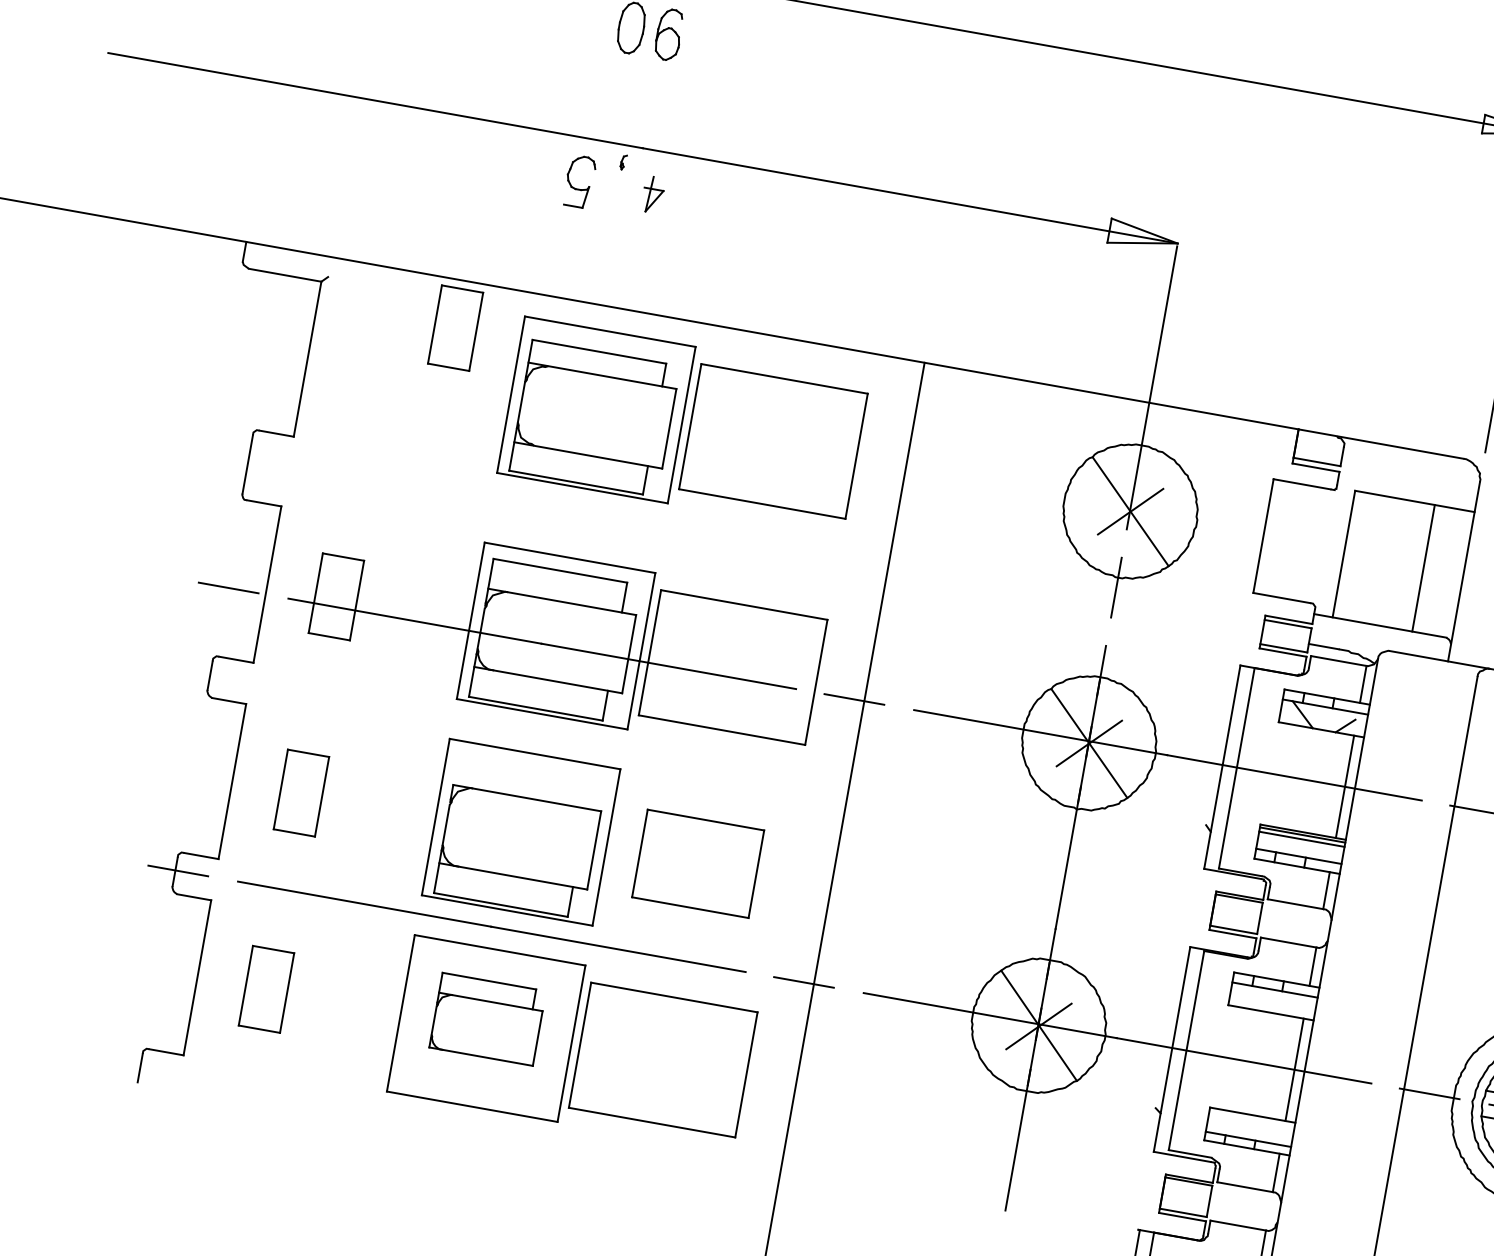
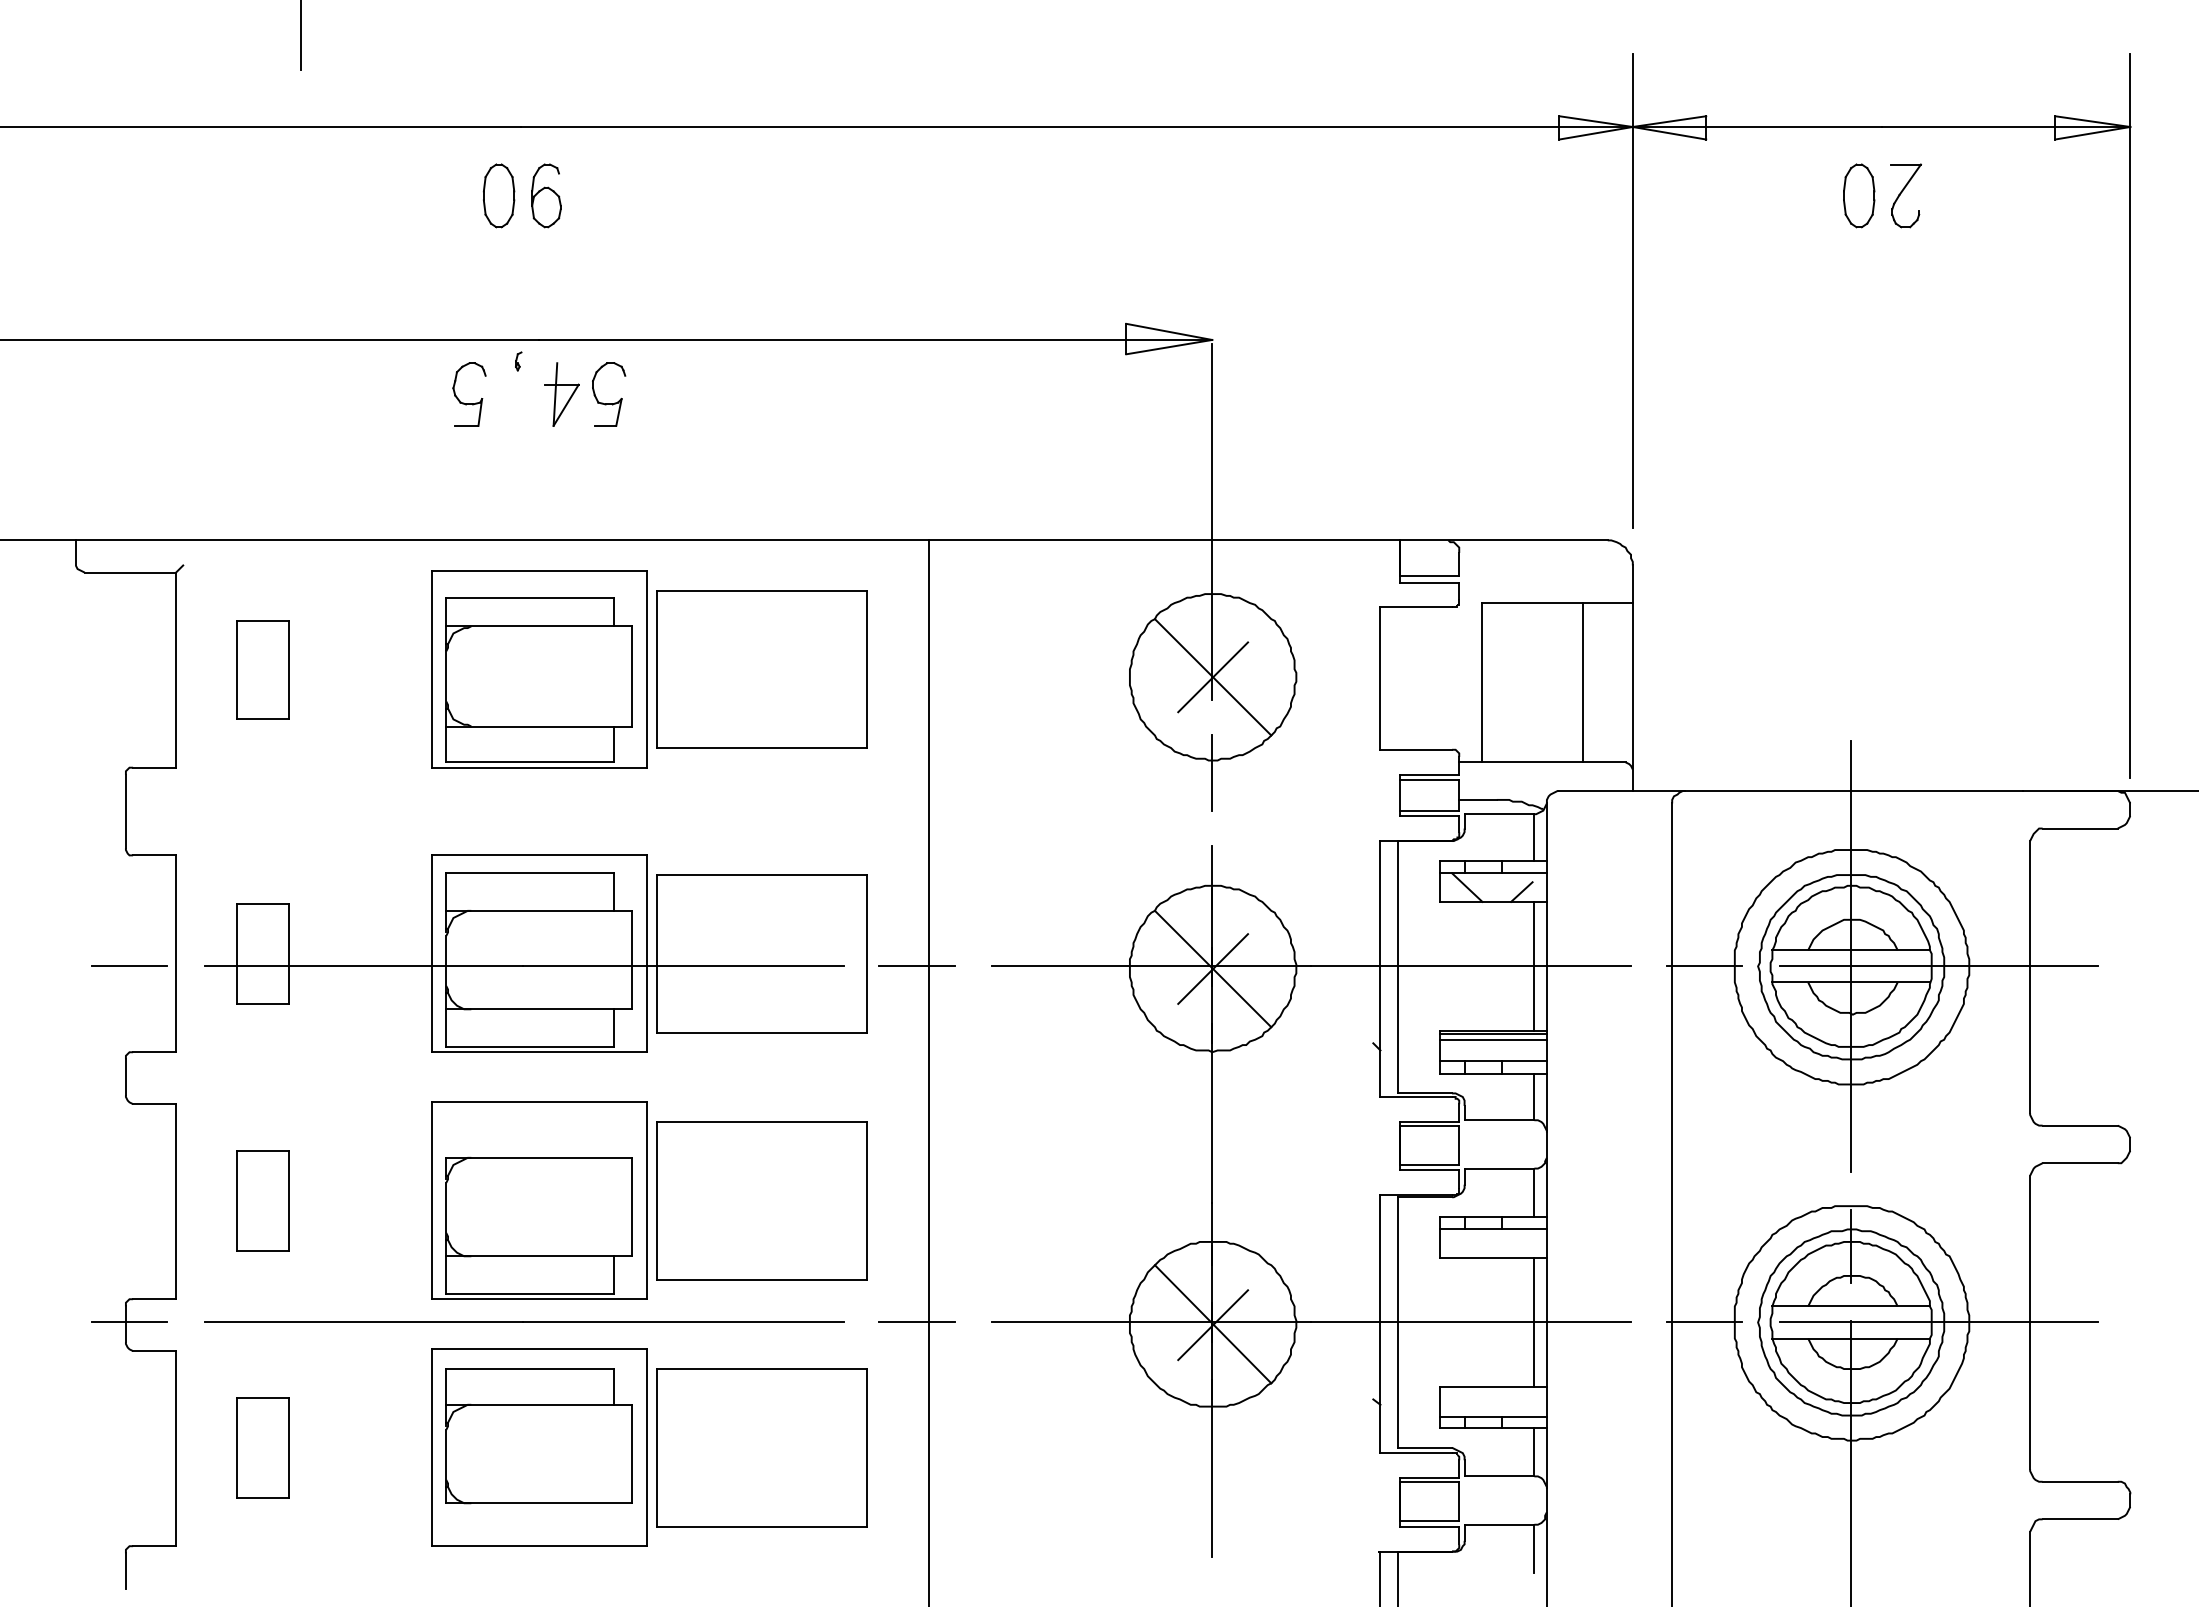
part: (652, 194) -> (561, 394), size x1.43
part: (689, 208) -> (609, 403), added
part: (455, 327) -> (262, 669), moved
part: (697, 863) -> (761, 1200), size x1.43
part: (487, 1019) -> (538, 1436), size x1.43

